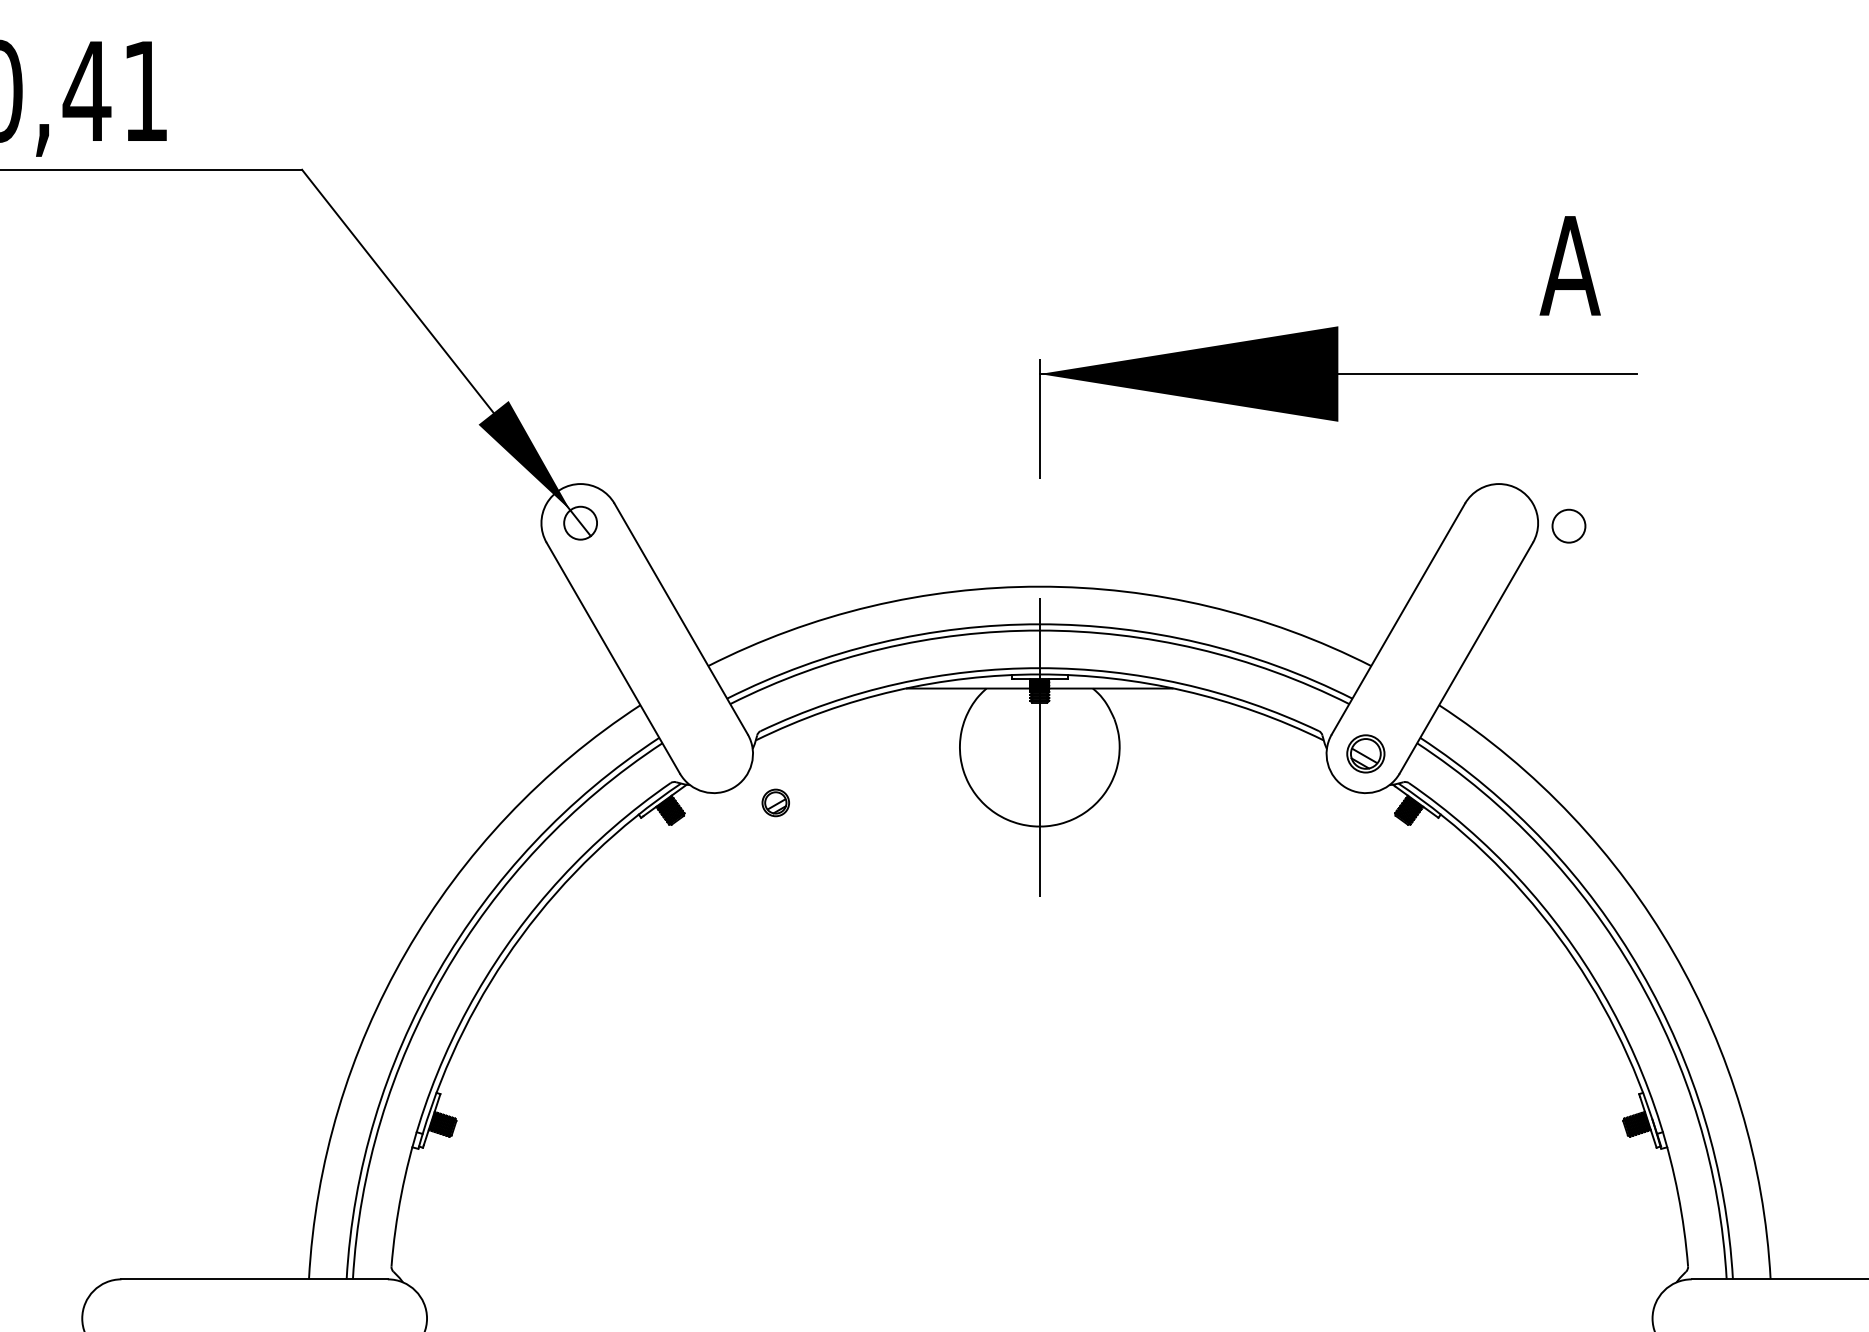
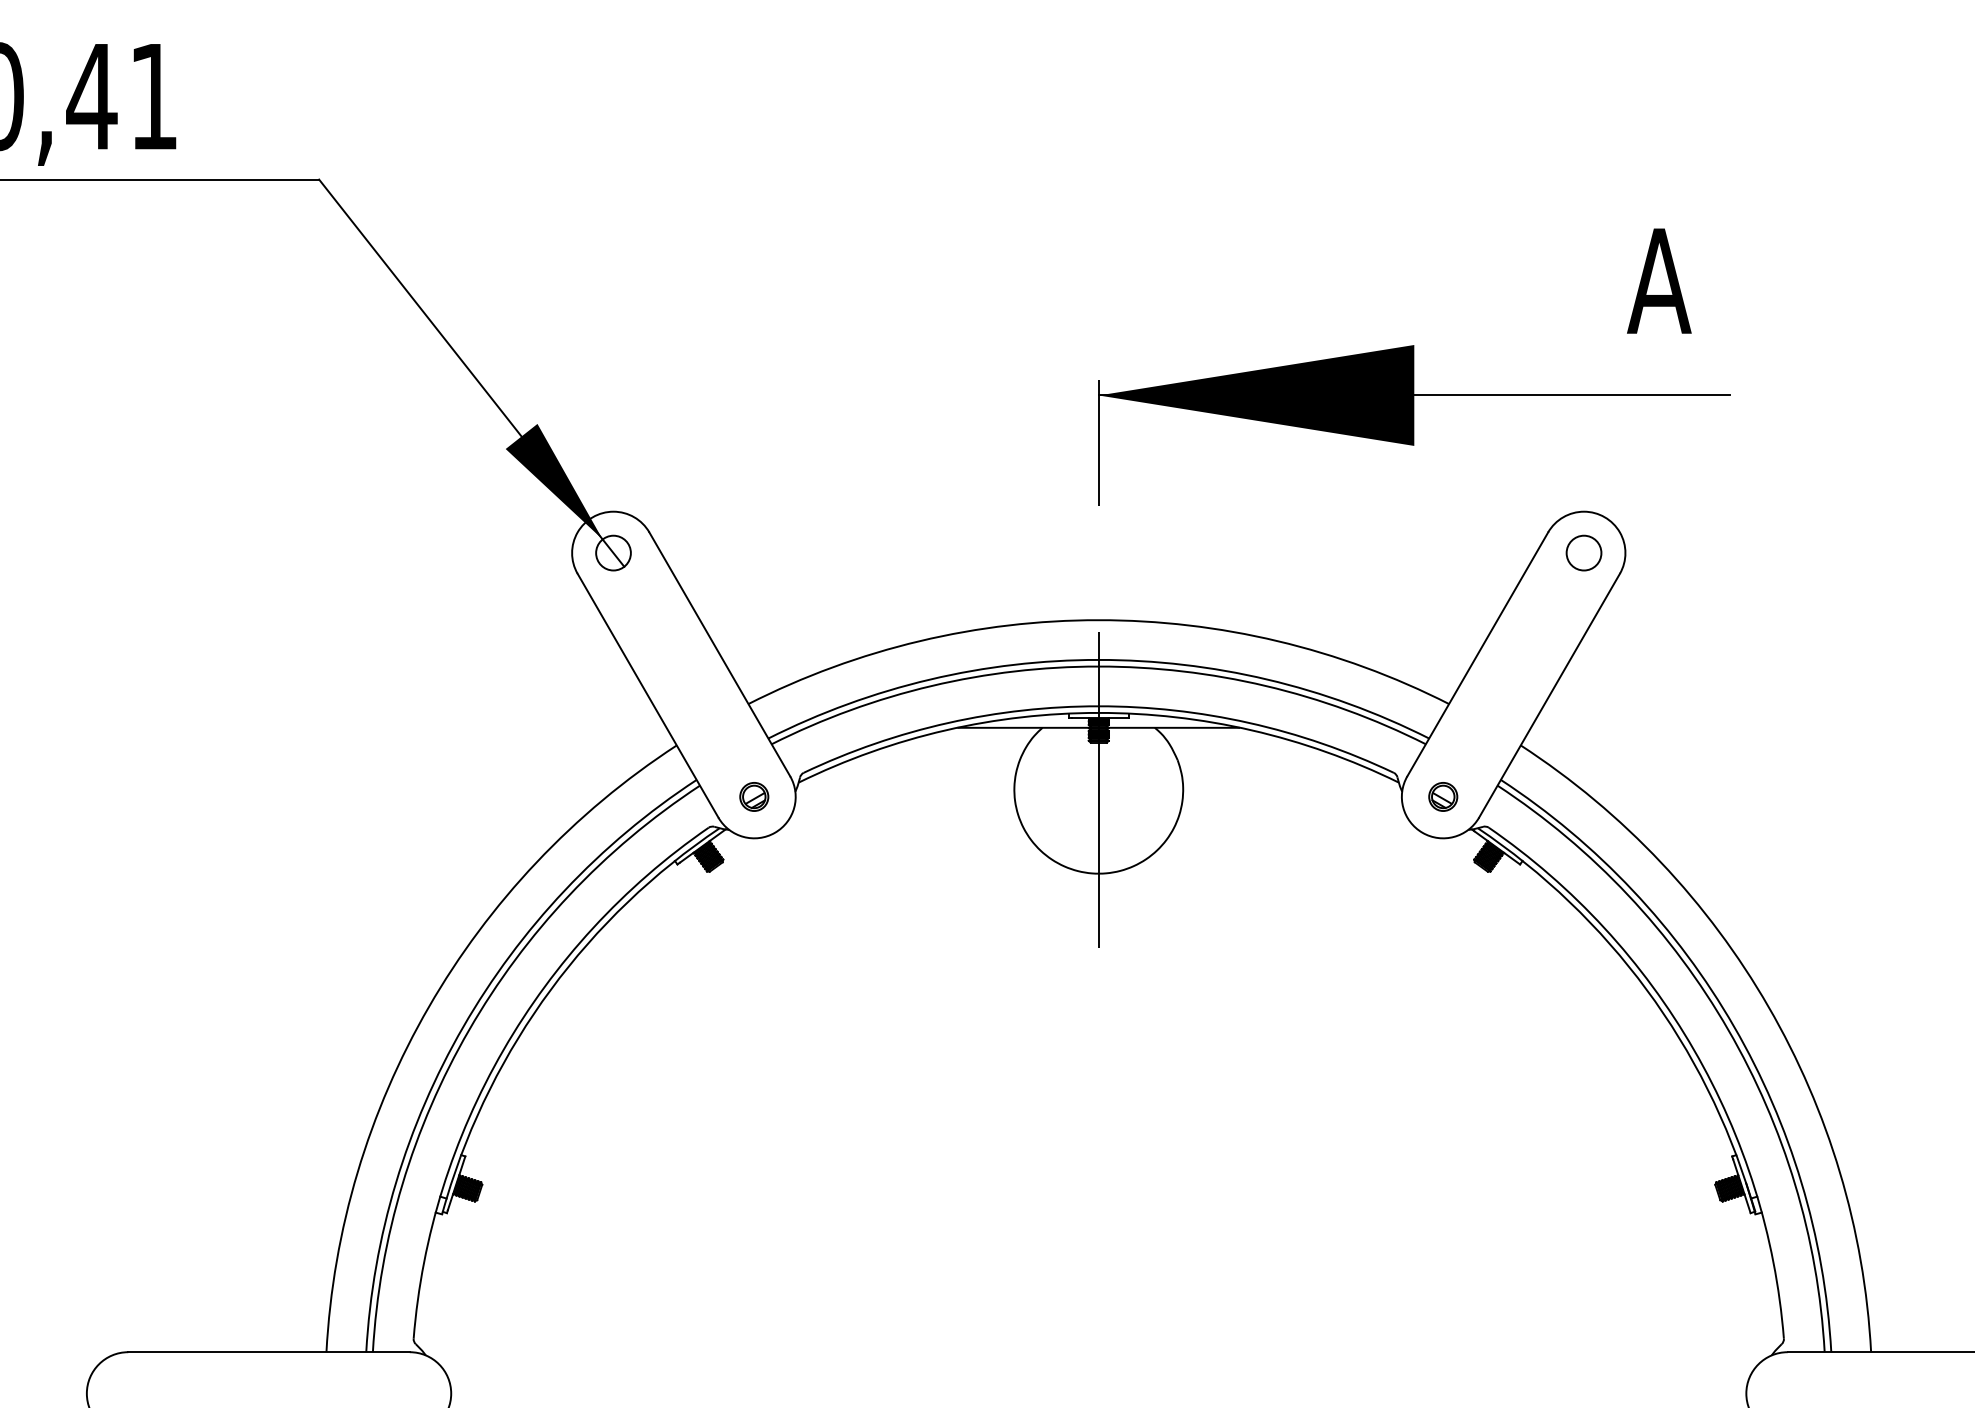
circle: (1568, 525) -> (1583, 552), moved
part: (1365, 753) -> (1442, 796), size x0.71
part: (775, 802) -> (753, 796), moved

